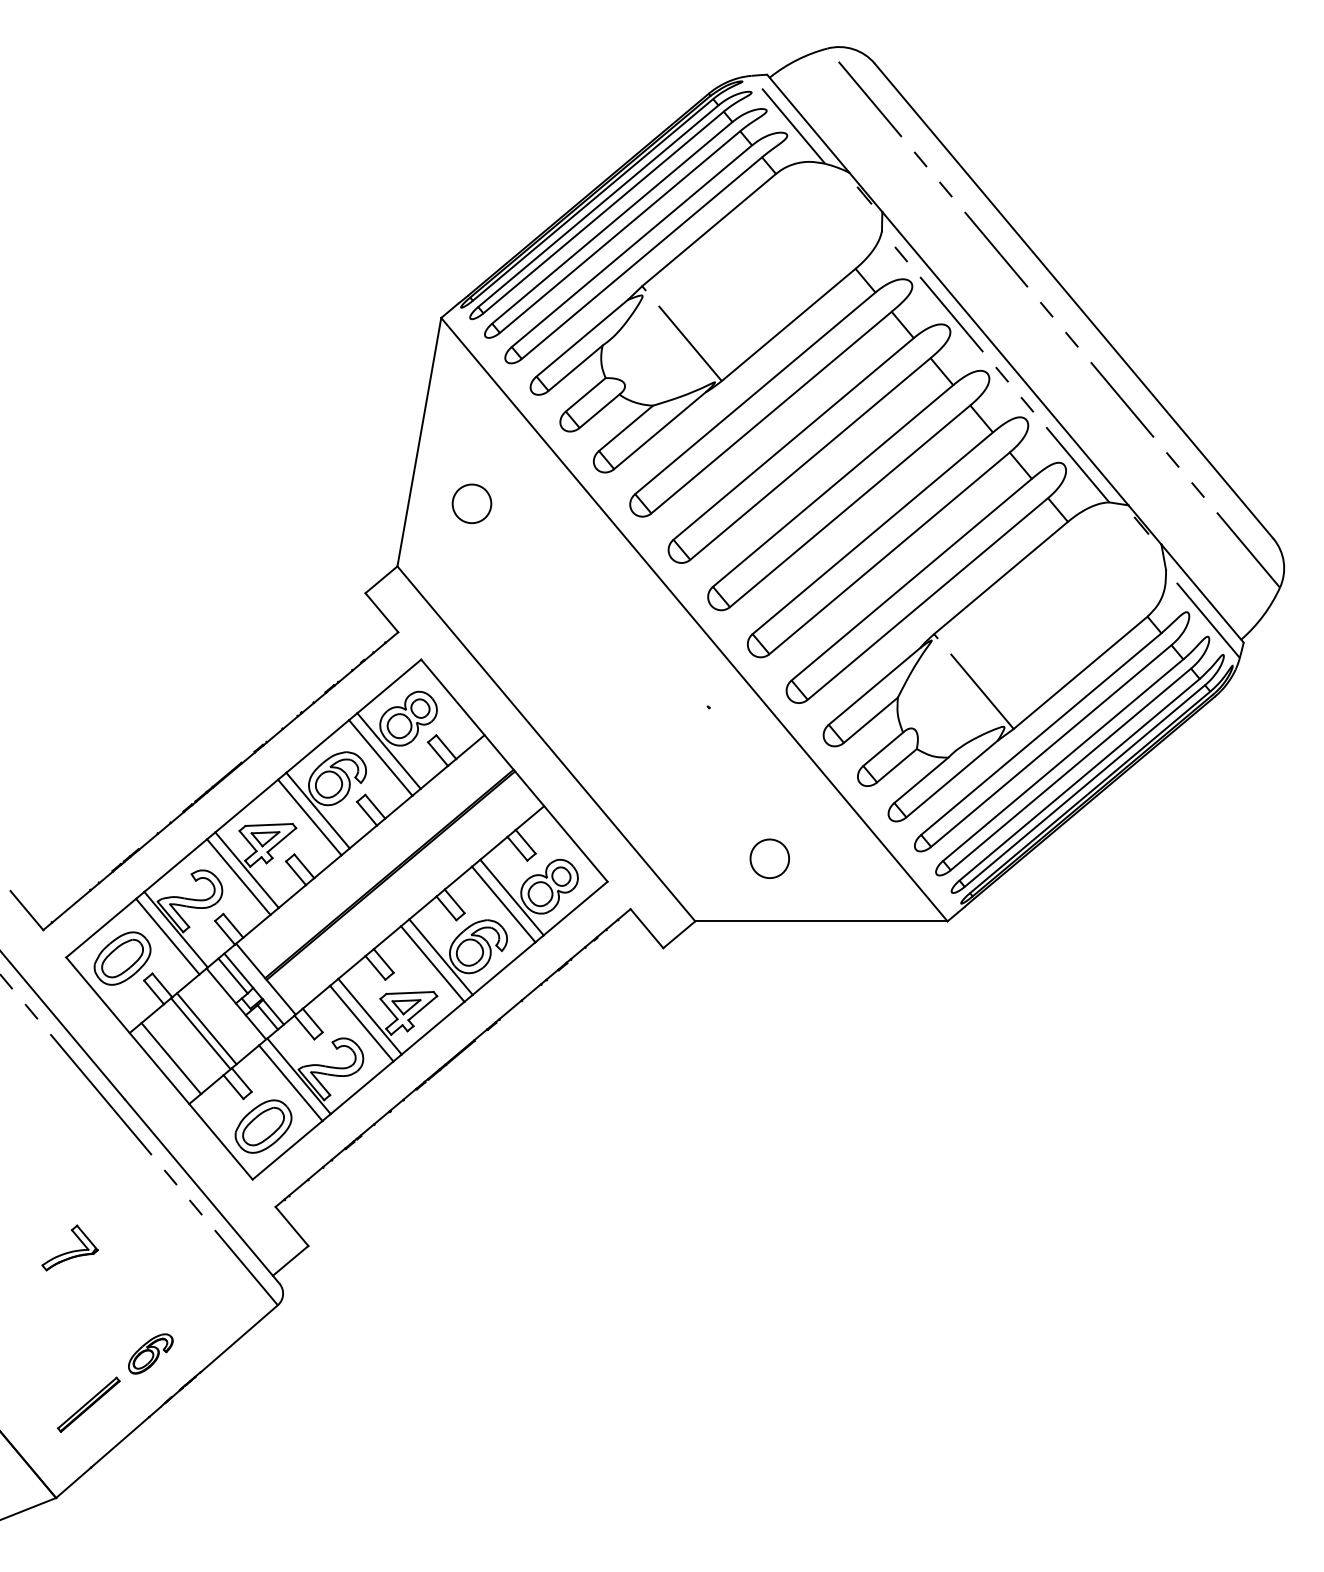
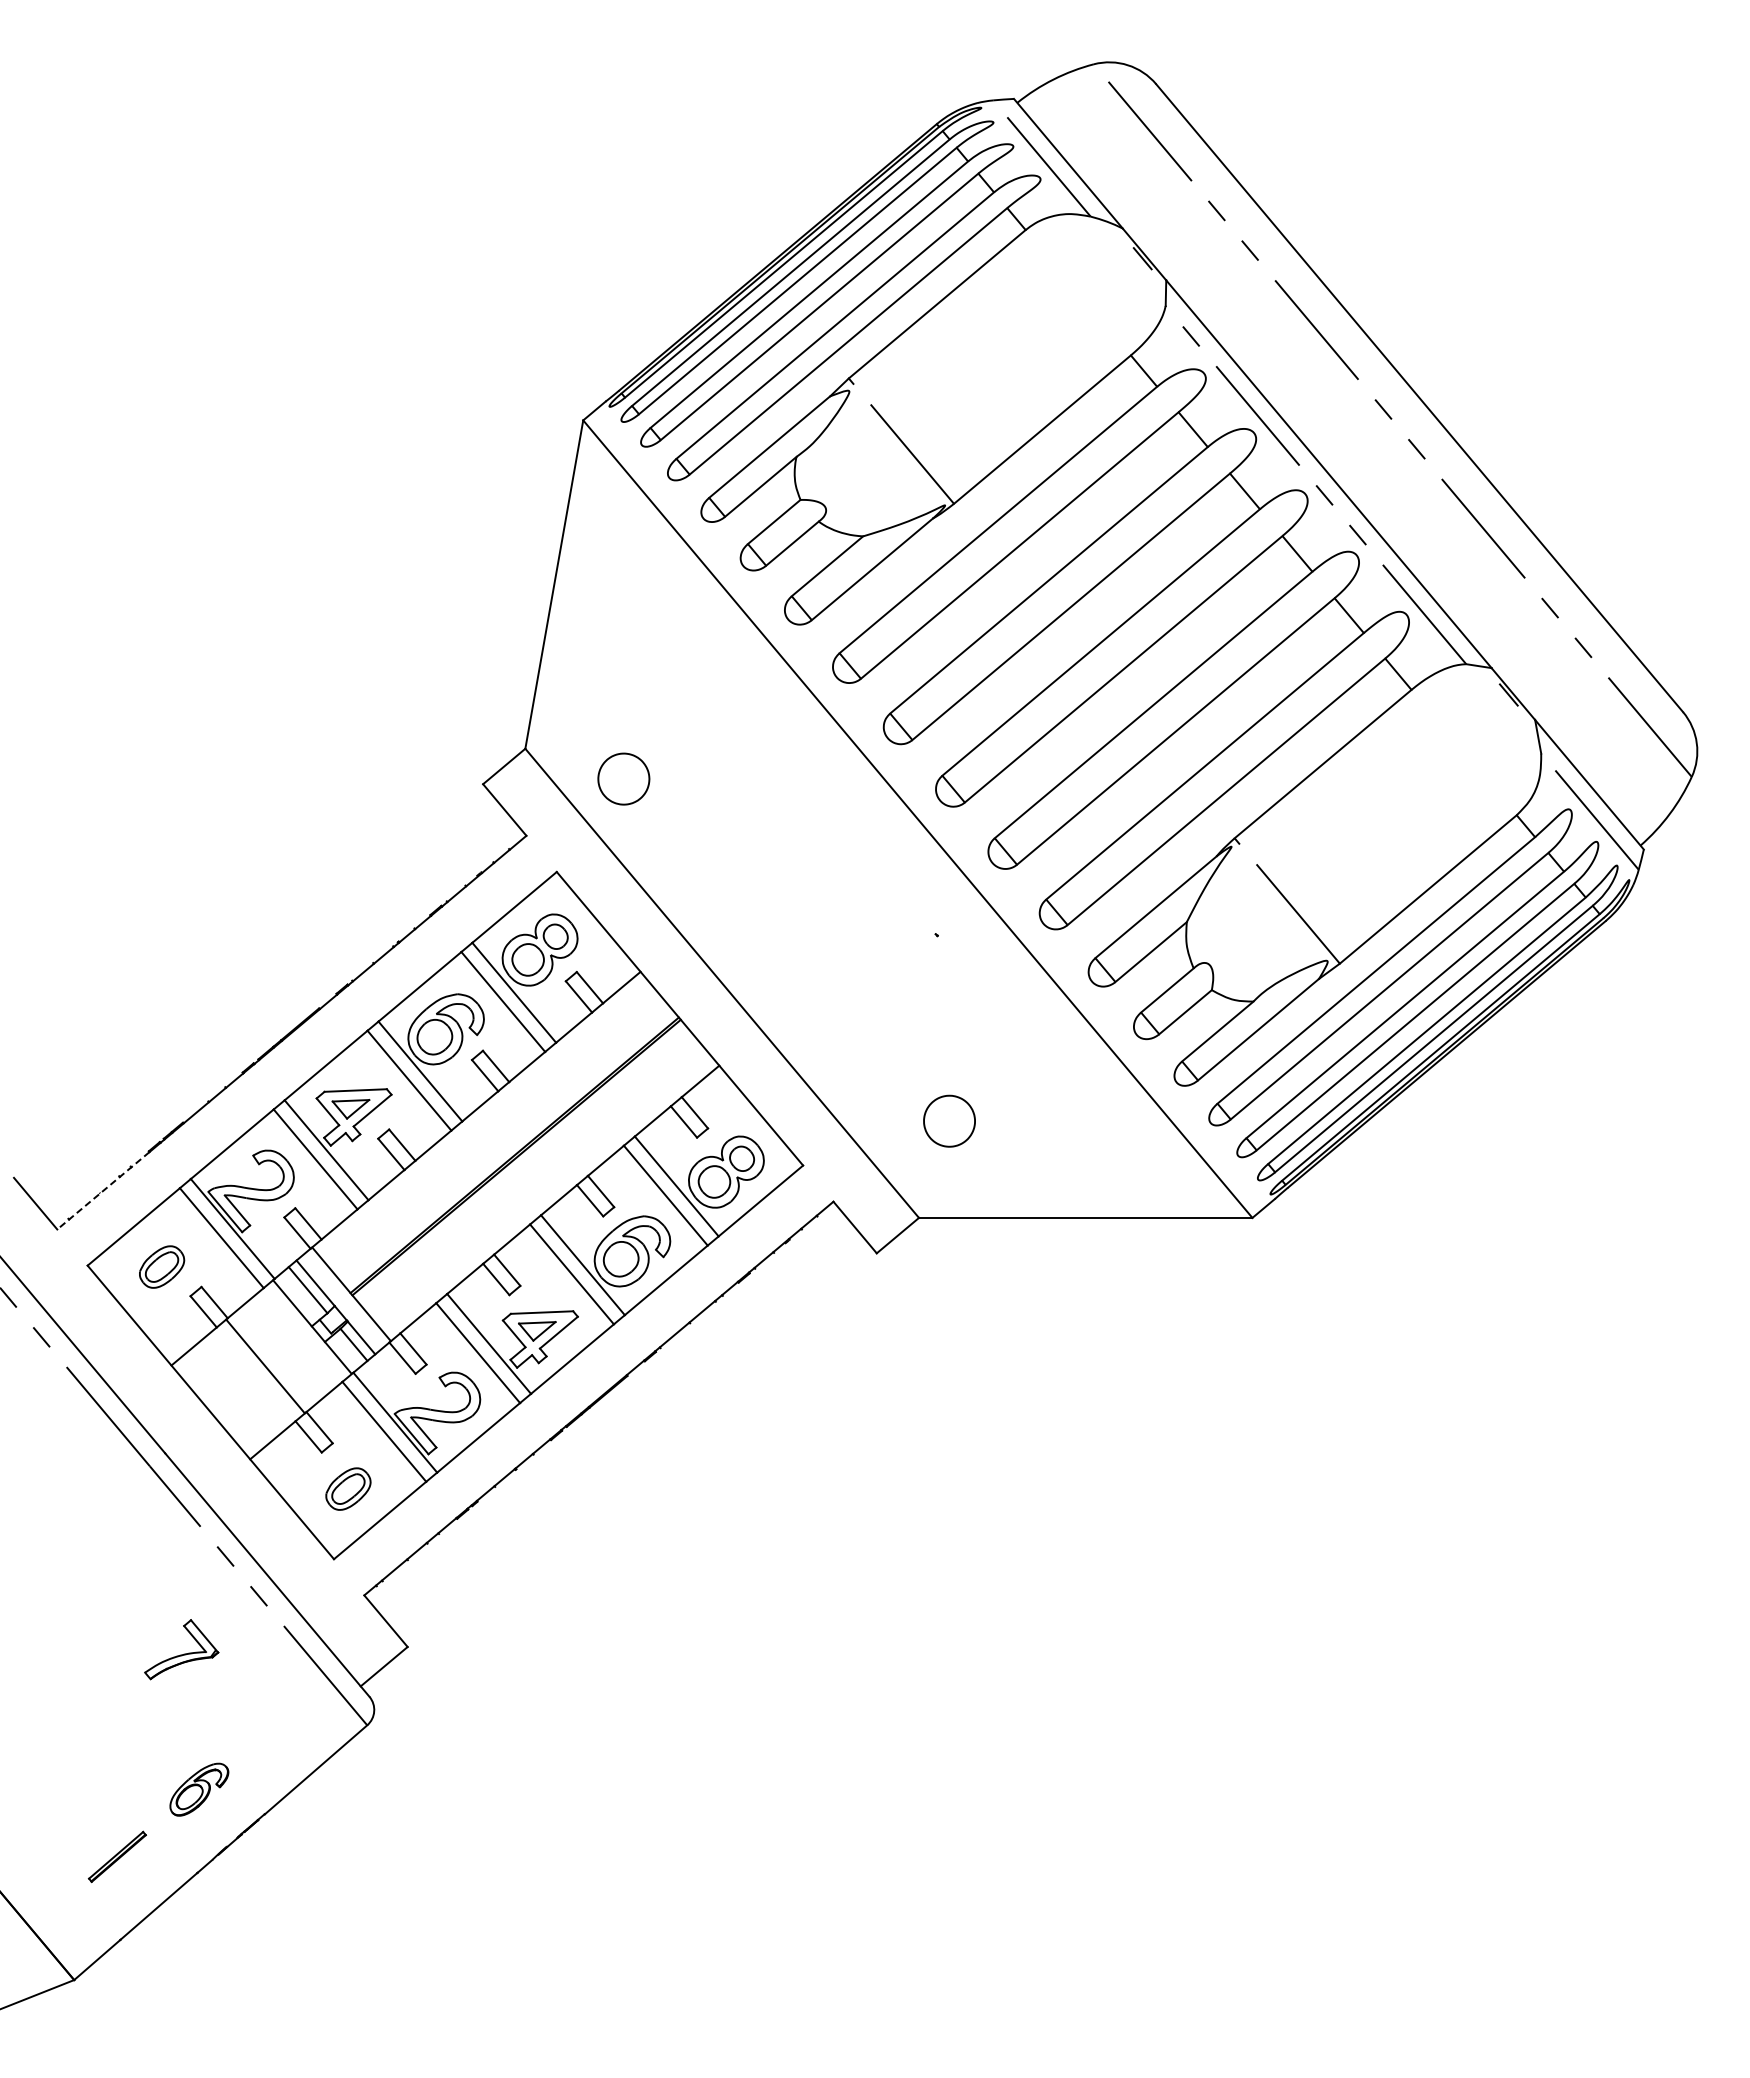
part: (471, 503) -> (623, 778), moved
part: (769, 858) -> (949, 1120), moved
line: (78, 901) -> (103, 1191), solid -> dashed
part: (122, 958) -> (161, 1266), size x0.6
line: (206, 1028) -> (273, 1359), removed
line: (171, 1058) -> (226, 1399), removed
part: (263, 1126) -> (348, 1488), size x0.6
part: (69, 1247) -> (181, 1649), moved
part: (88, 1404) -> (117, 1856), size x0.7

